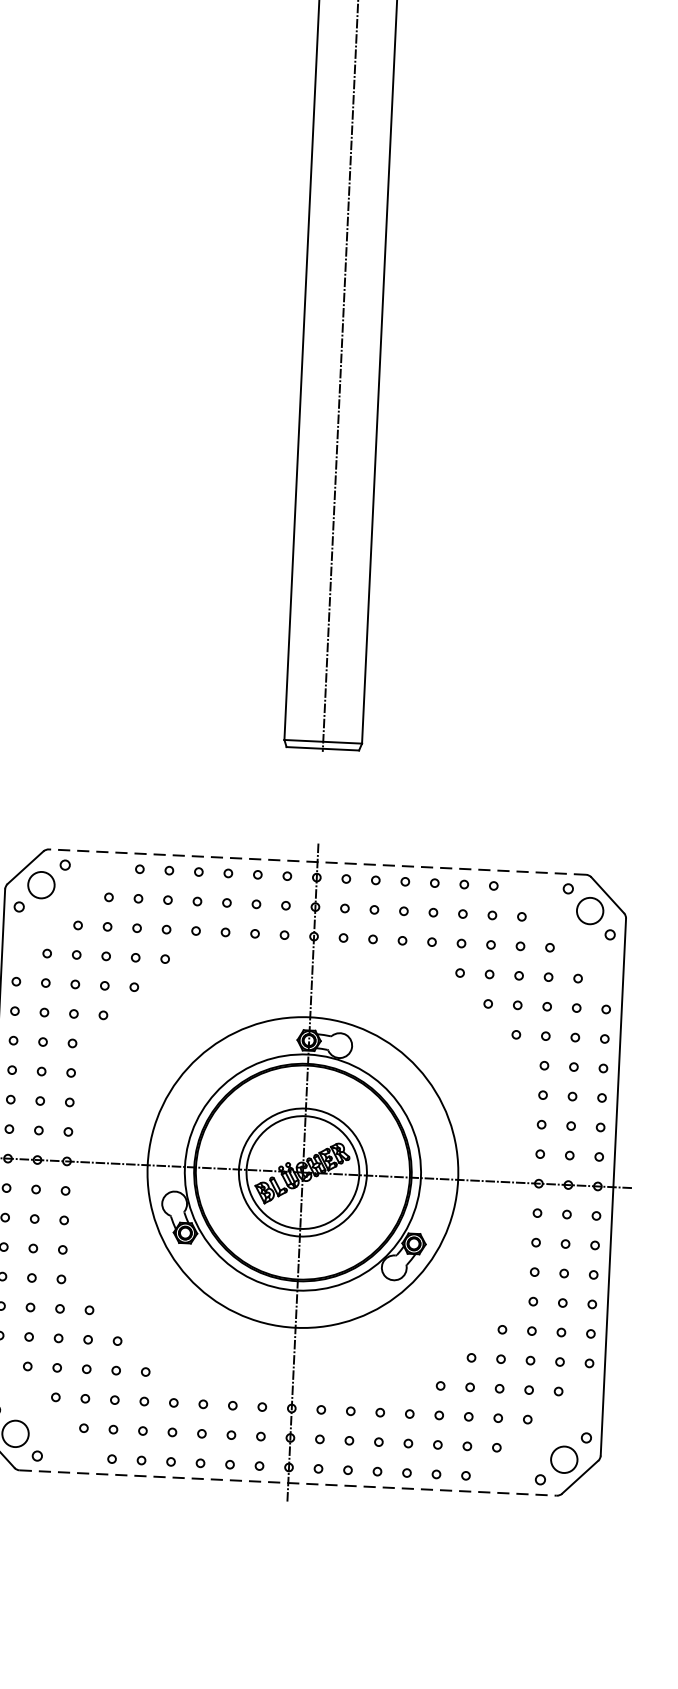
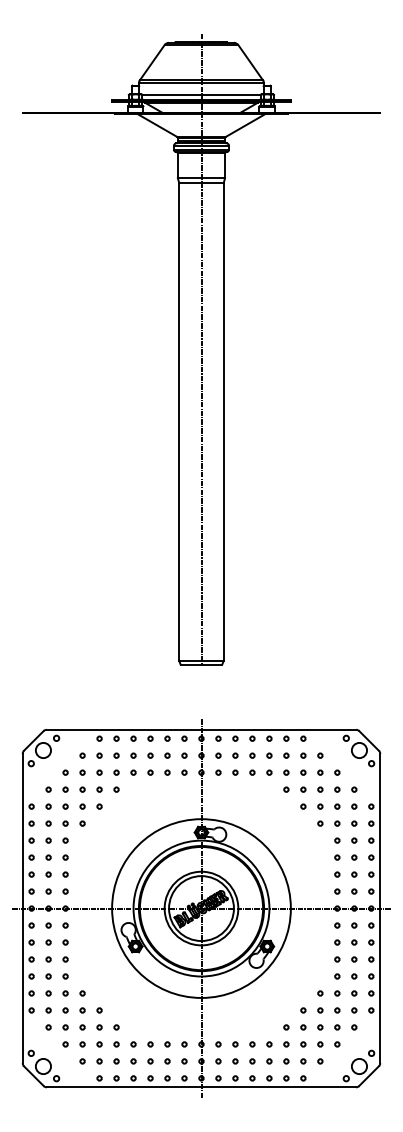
line: (317, 861) -> (201, 729), dashed -> solid
line: (288, 1483) -> (201, 1087), dashed -> solid

